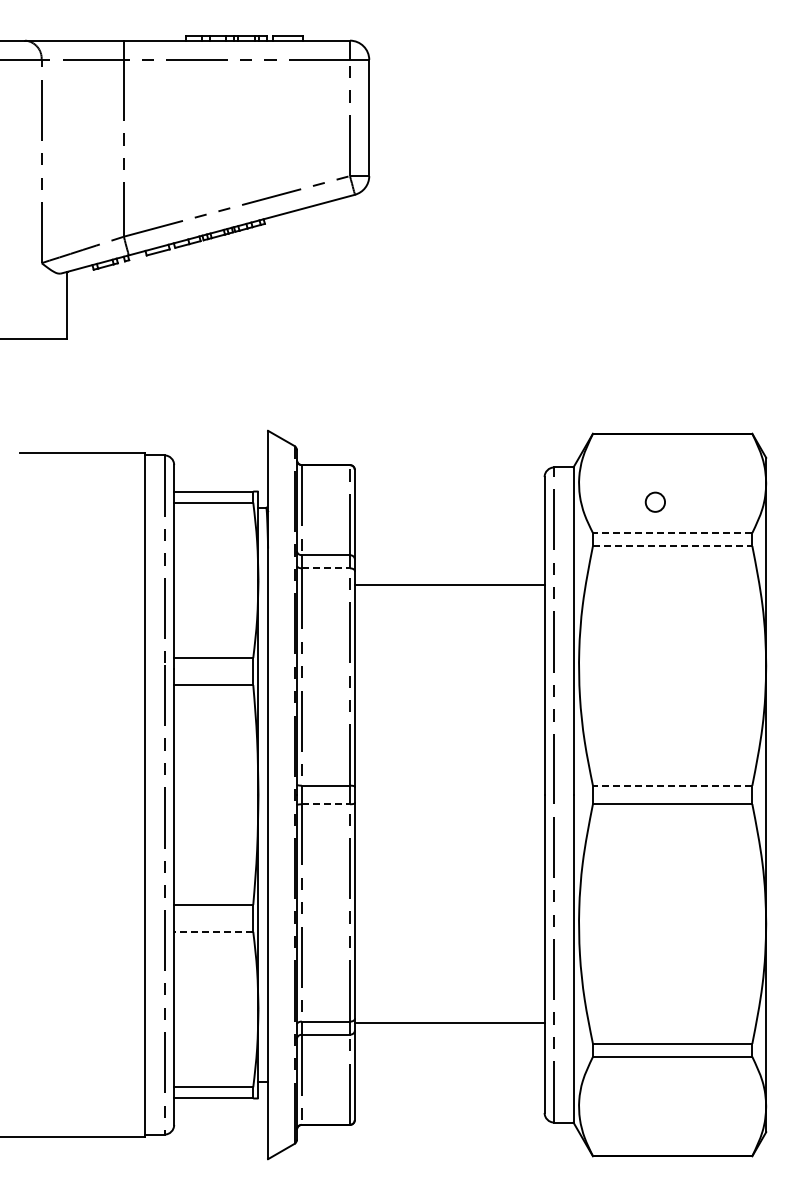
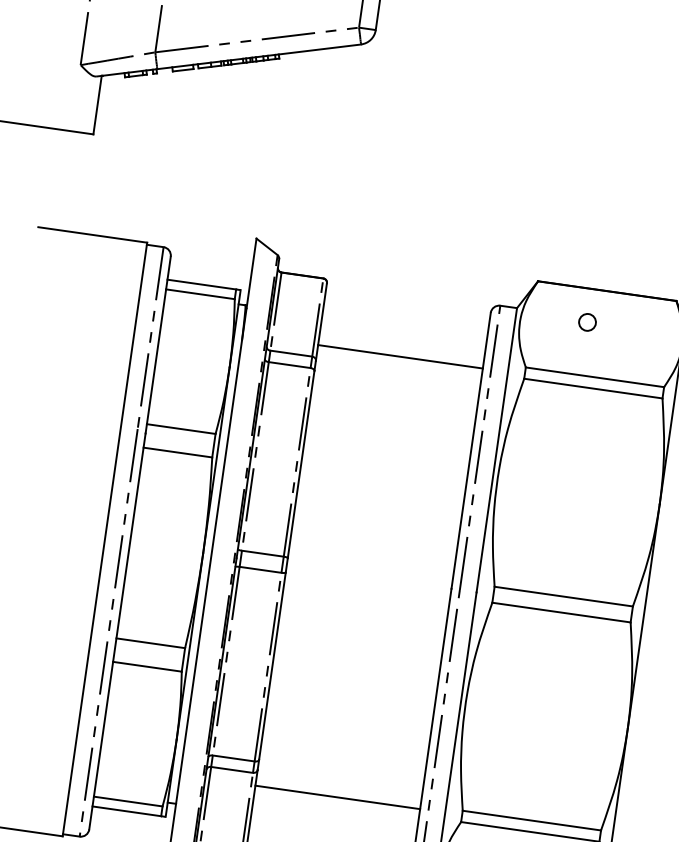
circle: (654, 501) -> (586, 321), moved
line: (672, 533) -> (594, 377), dashed -> solid
line: (672, 546) -> (593, 388), dashed -> solid
line: (326, 568) -> (290, 365), dashed -> solid
line: (449, 585) -> (400, 357), moved
line: (672, 785) -> (563, 596), dashed -> solid
line: (326, 804) -> (261, 570), dashed -> solid
line: (213, 931) -> (147, 666), dashed -> solid
line: (449, 1022) -> (337, 797), moved

